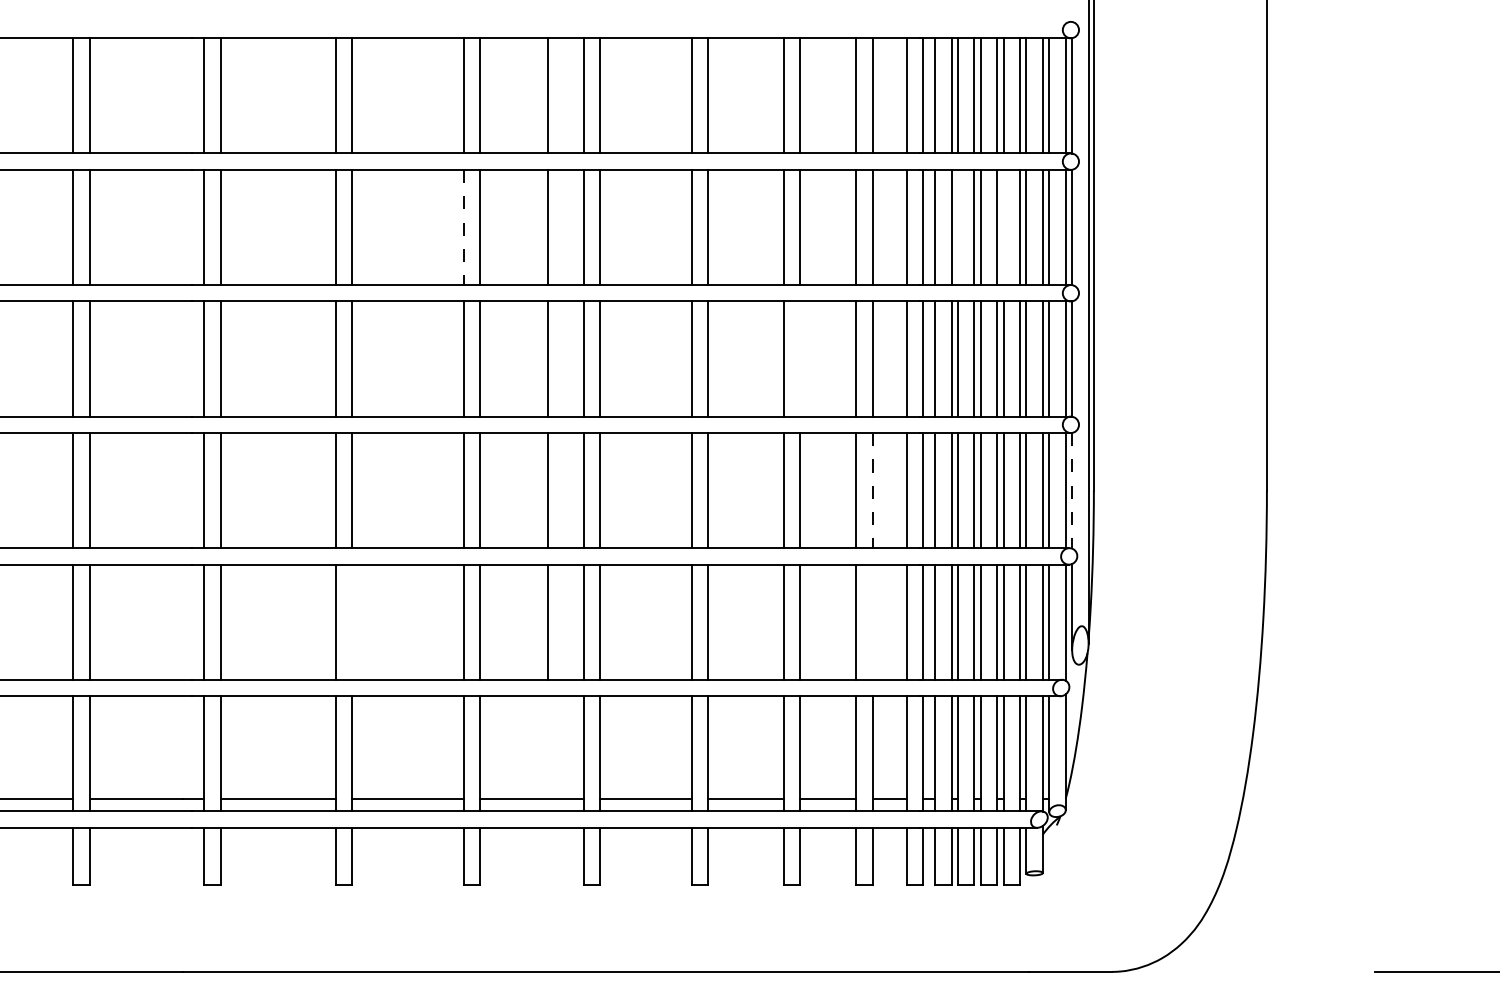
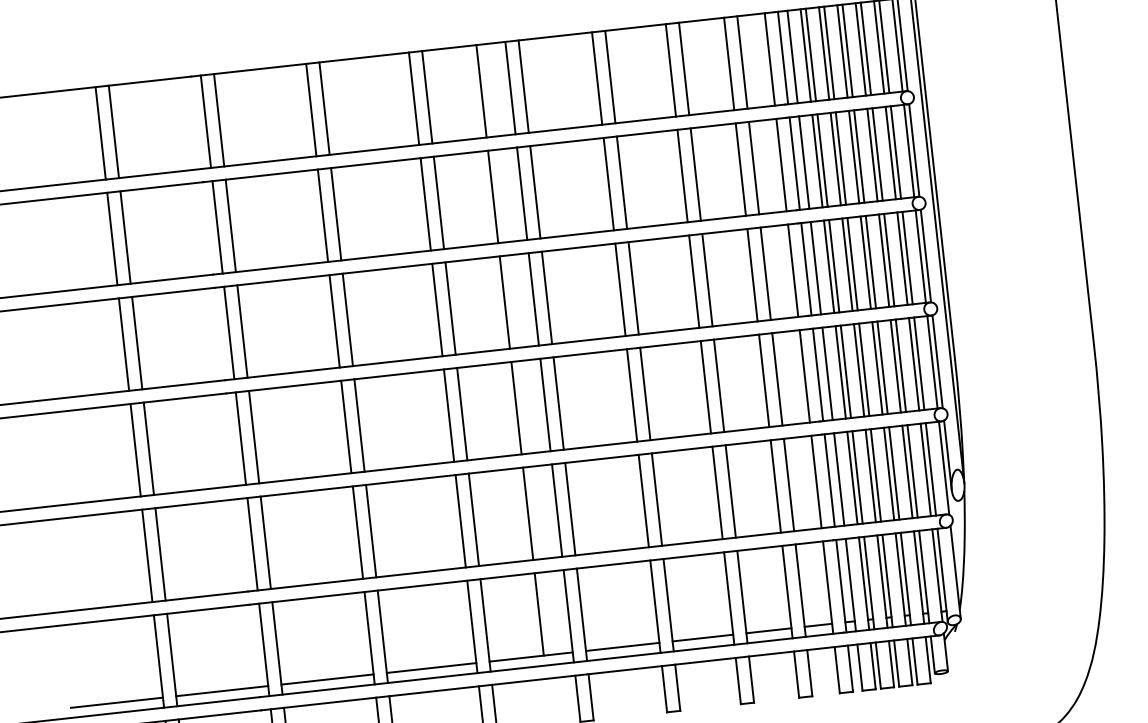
line: (463, 227) -> (425, 204), dashed -> solid
line: (957, 227) -> (822, 160), added
line: (1003, 227) -> (859, 156), added
line: (799, 358) -> (707, 279), added
line: (872, 490) -> (777, 379), dashed -> solid
line: (1072, 490) -> (937, 361), dashed -> solid
line: (352, 621) -> (371, 530), added
line: (872, 621) -> (788, 484), added
line: (547, 747) -> (539, 614), added

